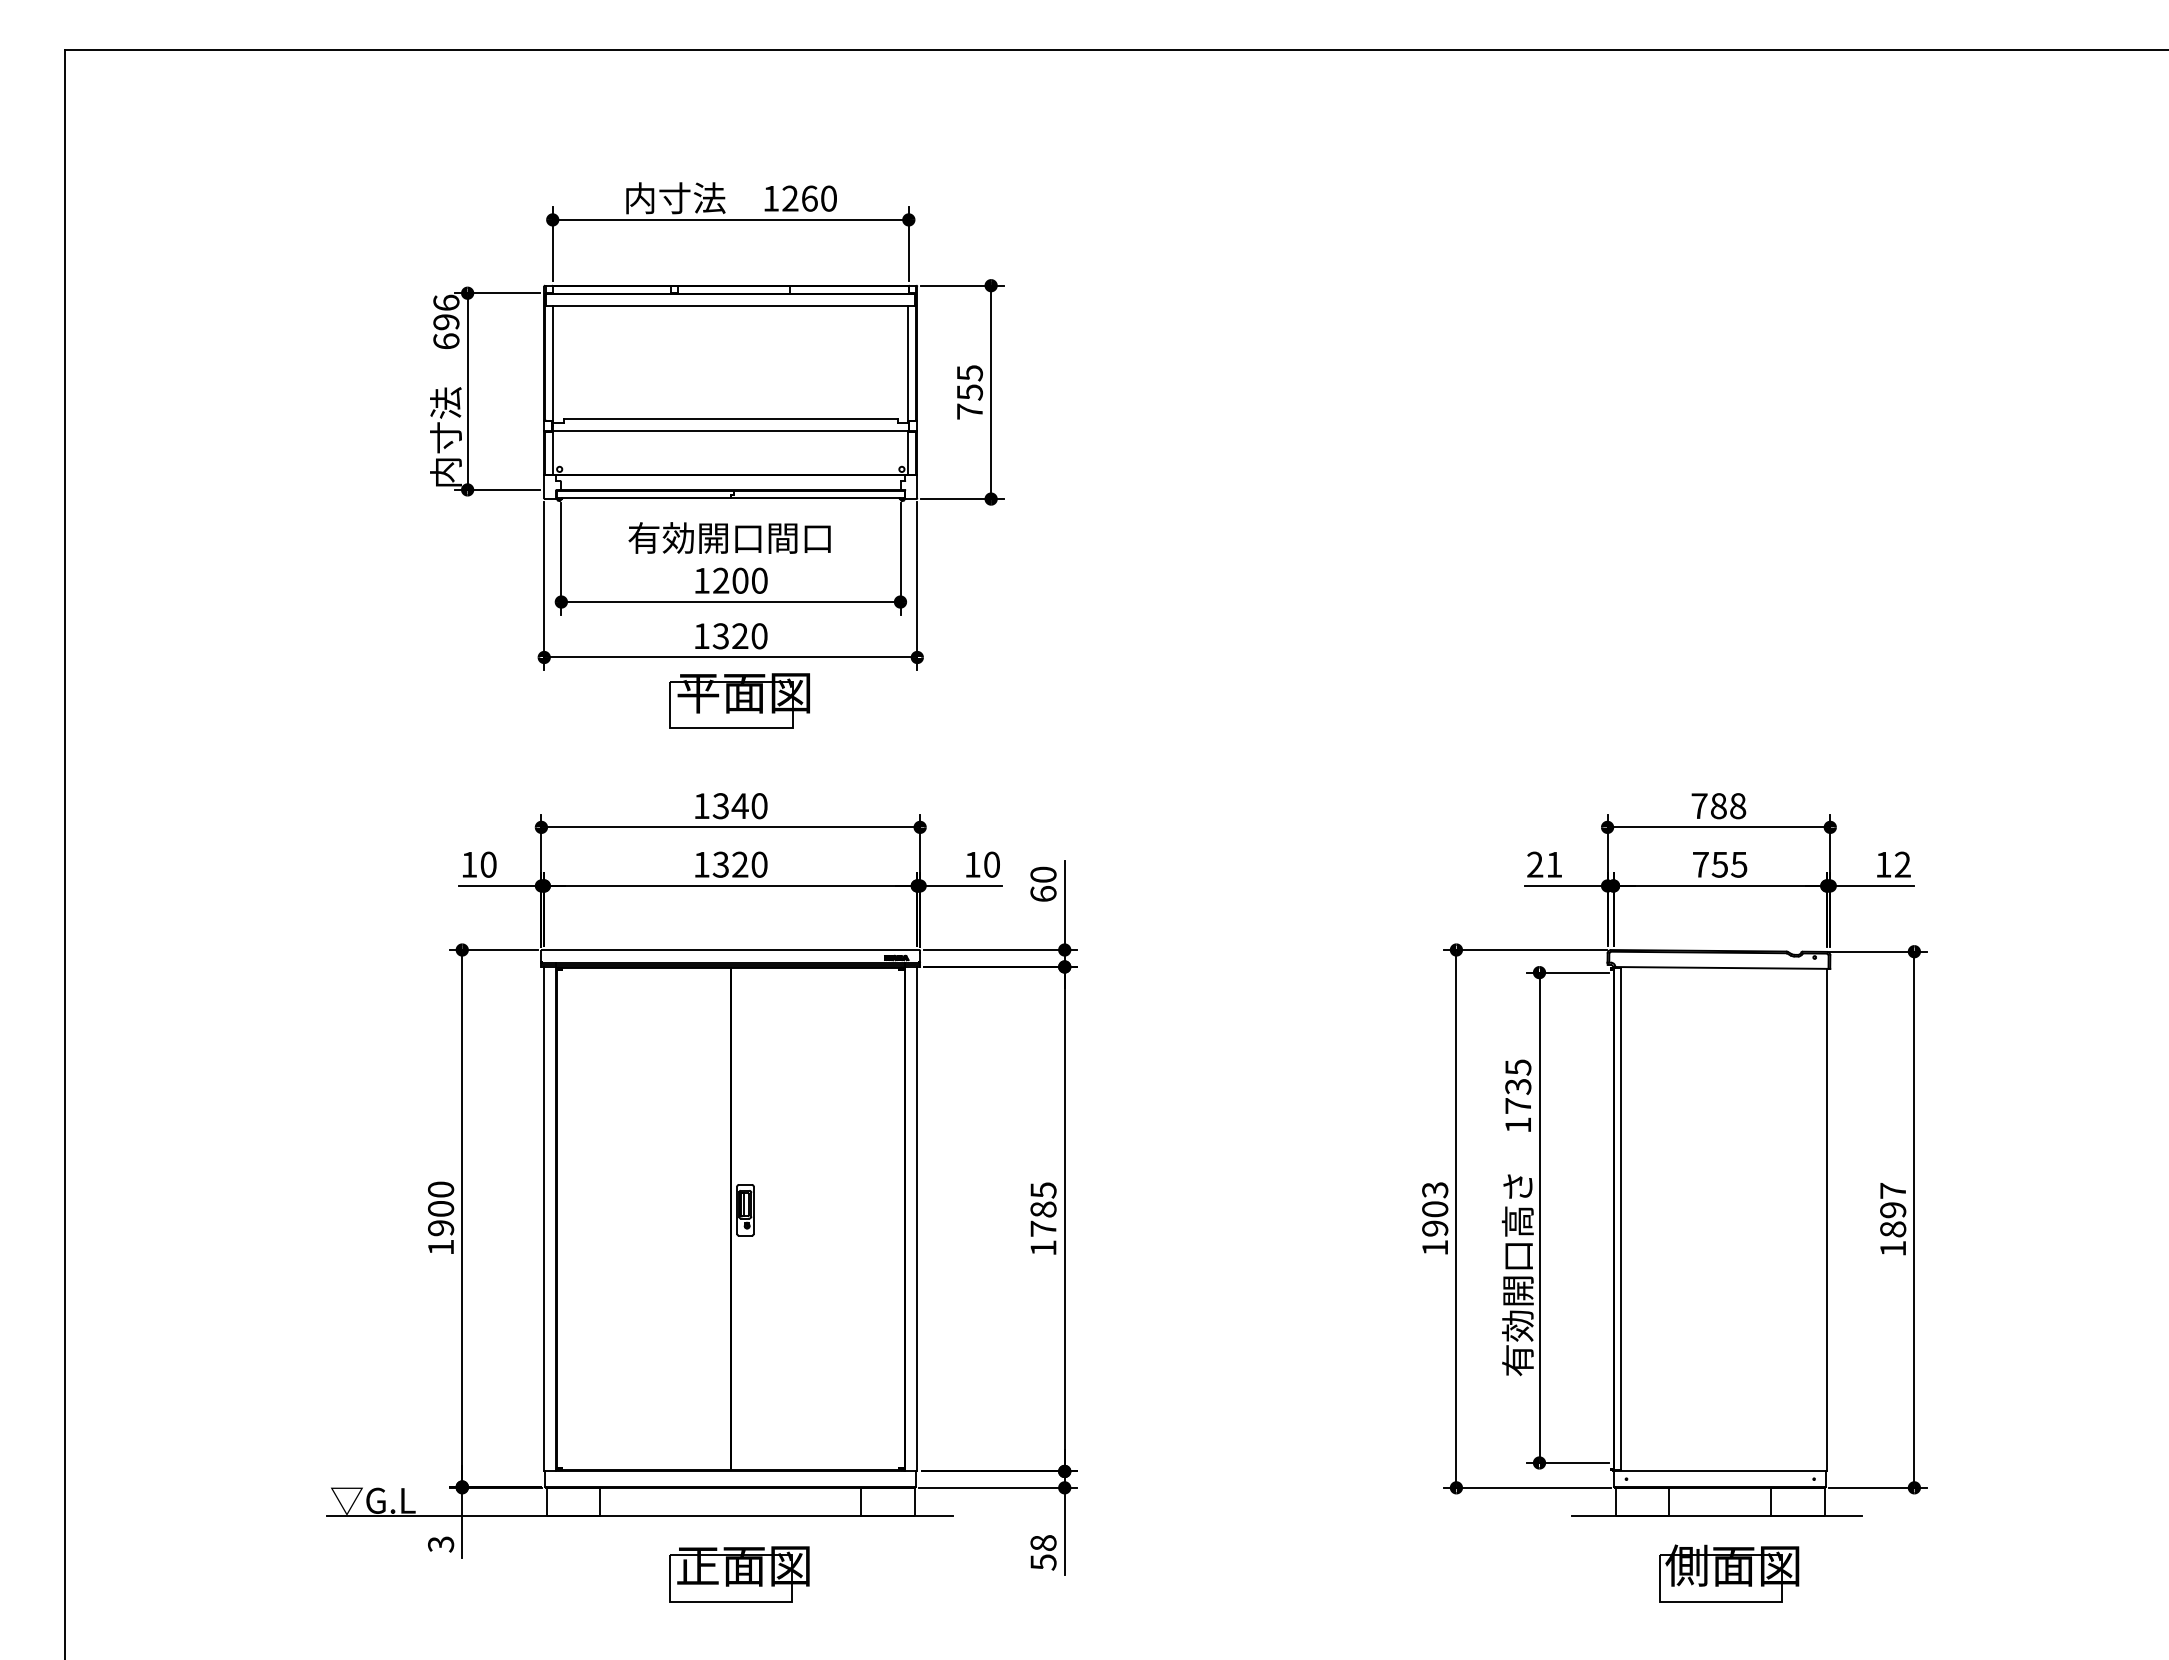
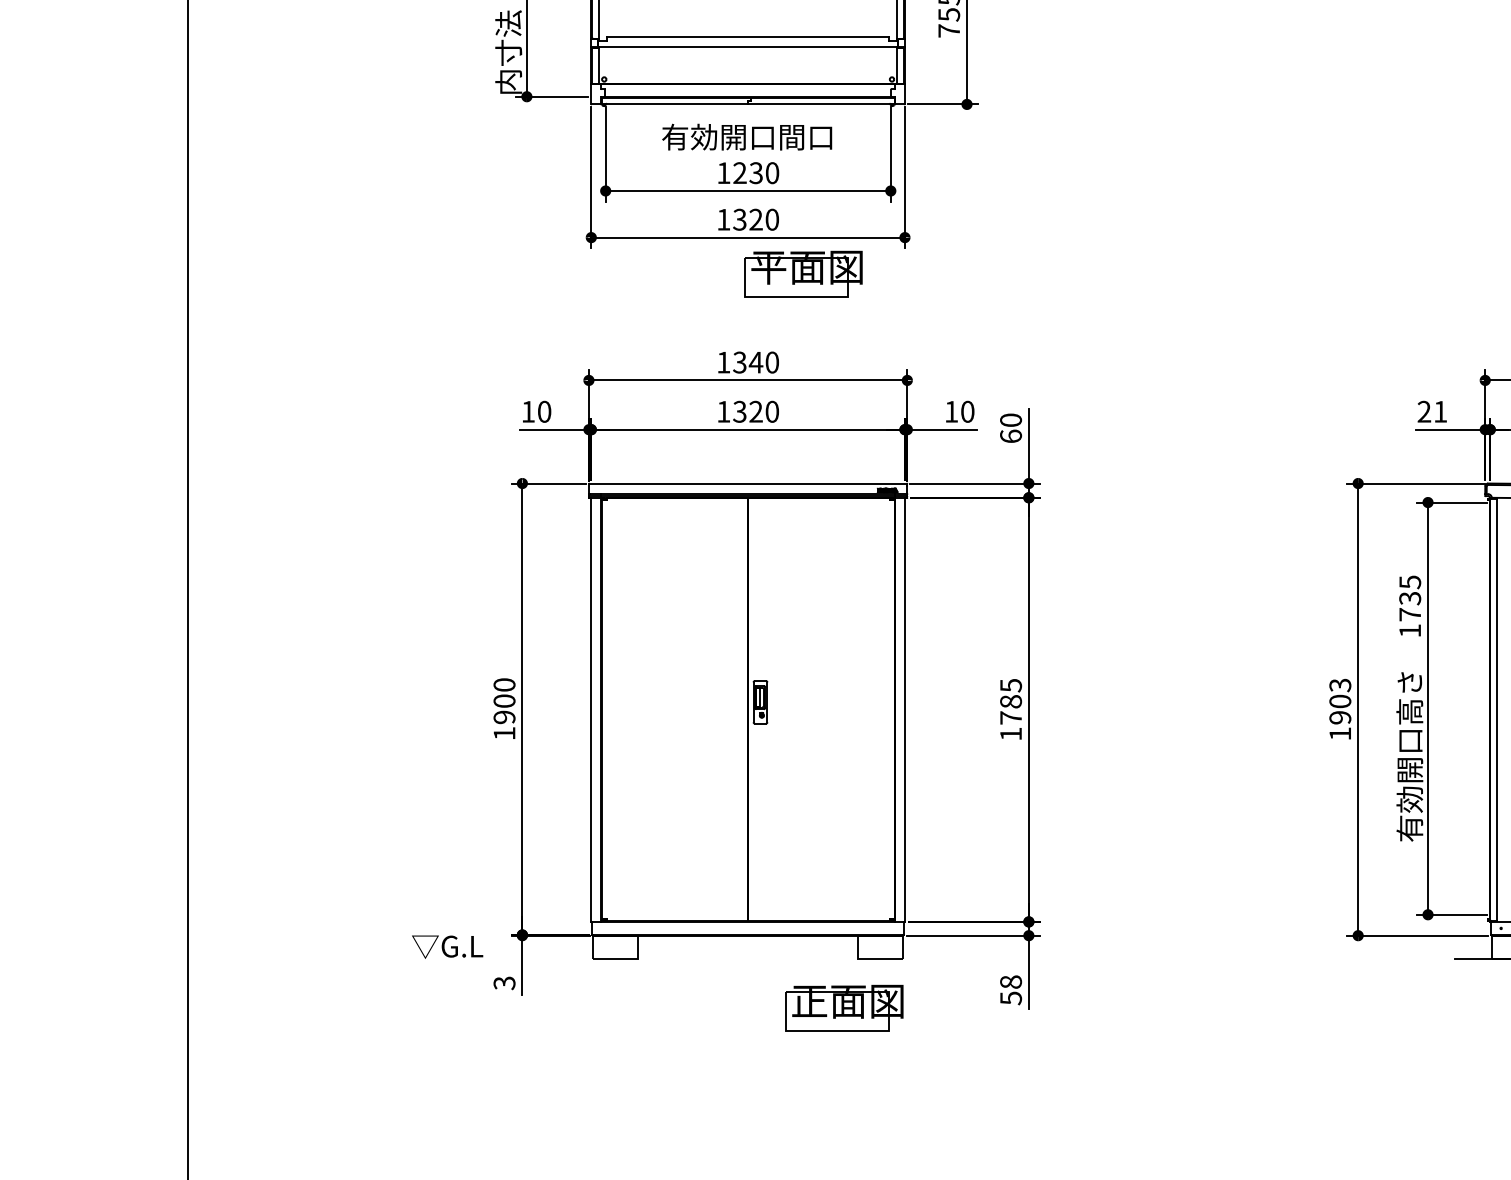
text: (740, 580) -> (756, 172), 1200 -> 1230
part: (739, 700) -> (803, 273), moved
line: (639, 1516) -> (671, 959), removed
part: (739, 1574) -> (844, 1008), moved

